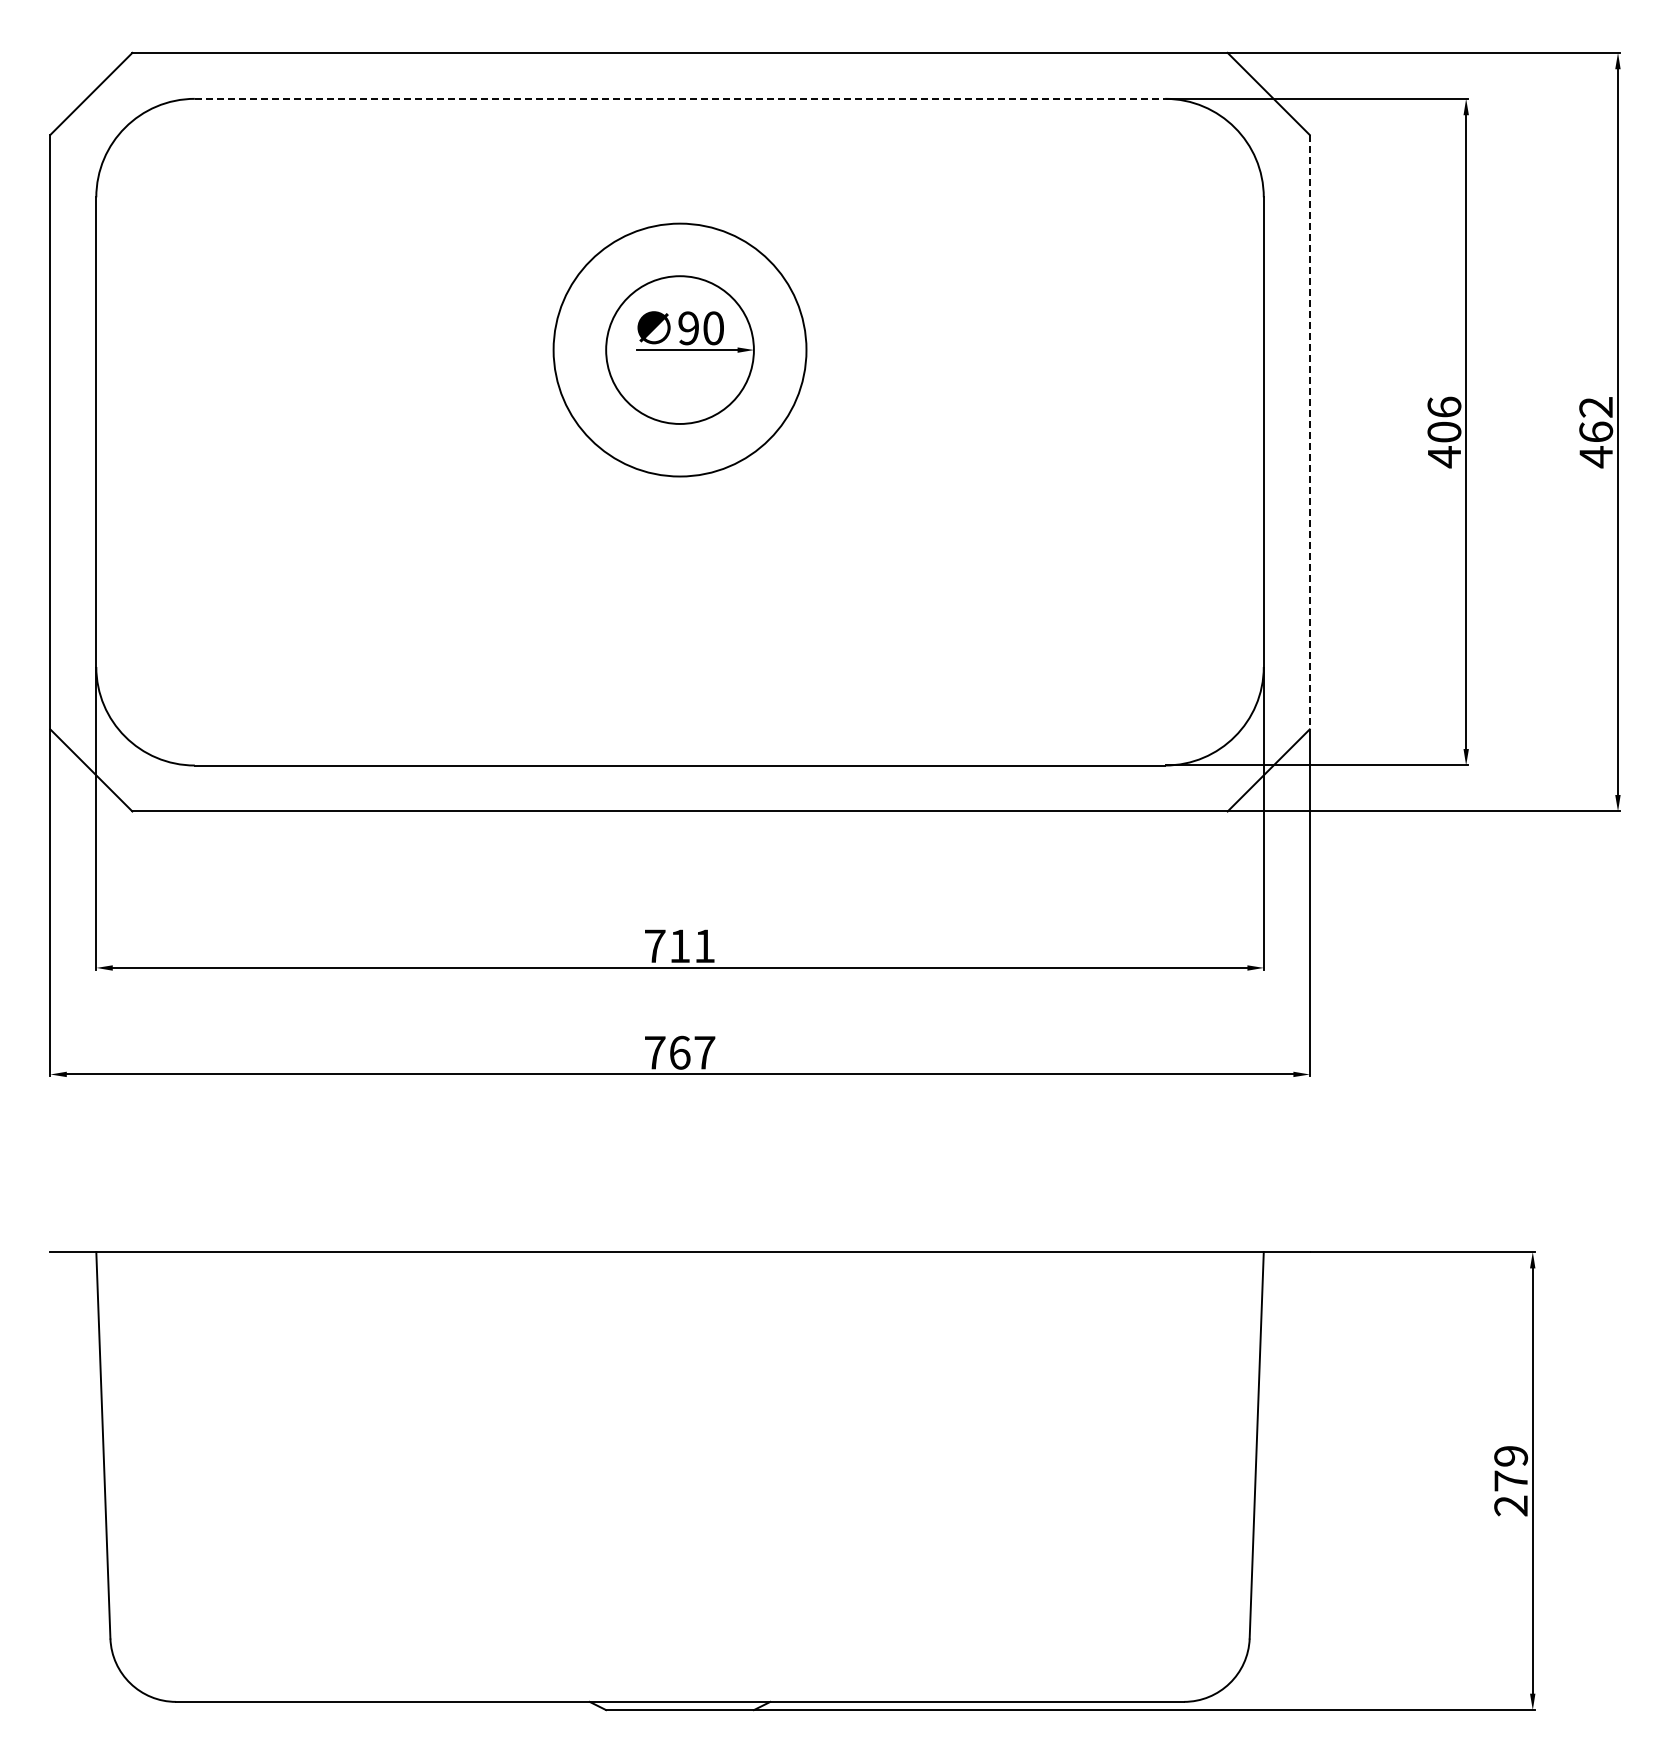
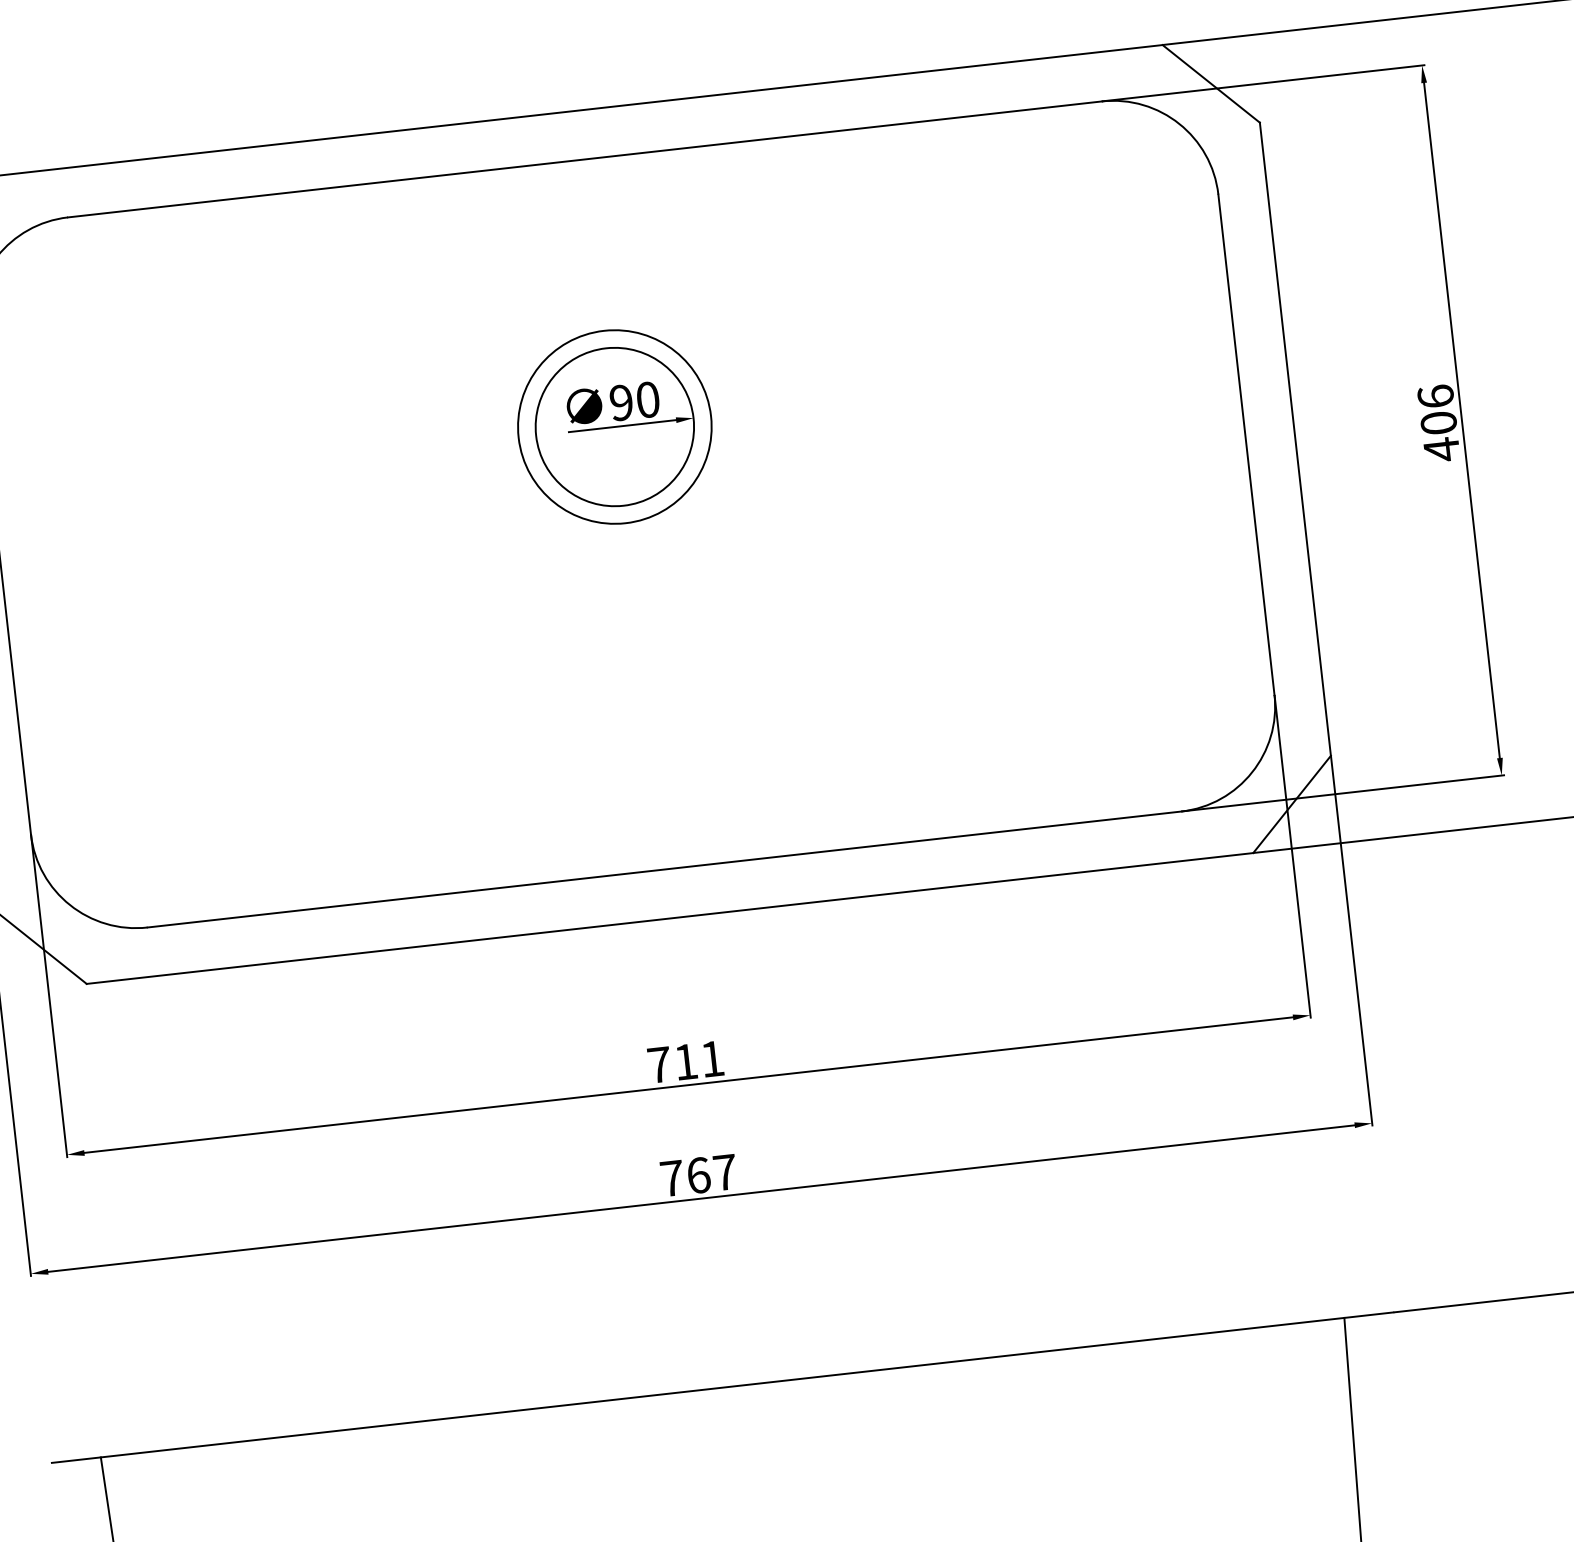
line: (680, 98) -> (585, 159), dashed -> solid
circle: (679, 349) -> (614, 426), size x0.71
line: (1309, 432) -> (1295, 439), dashed -> solid

